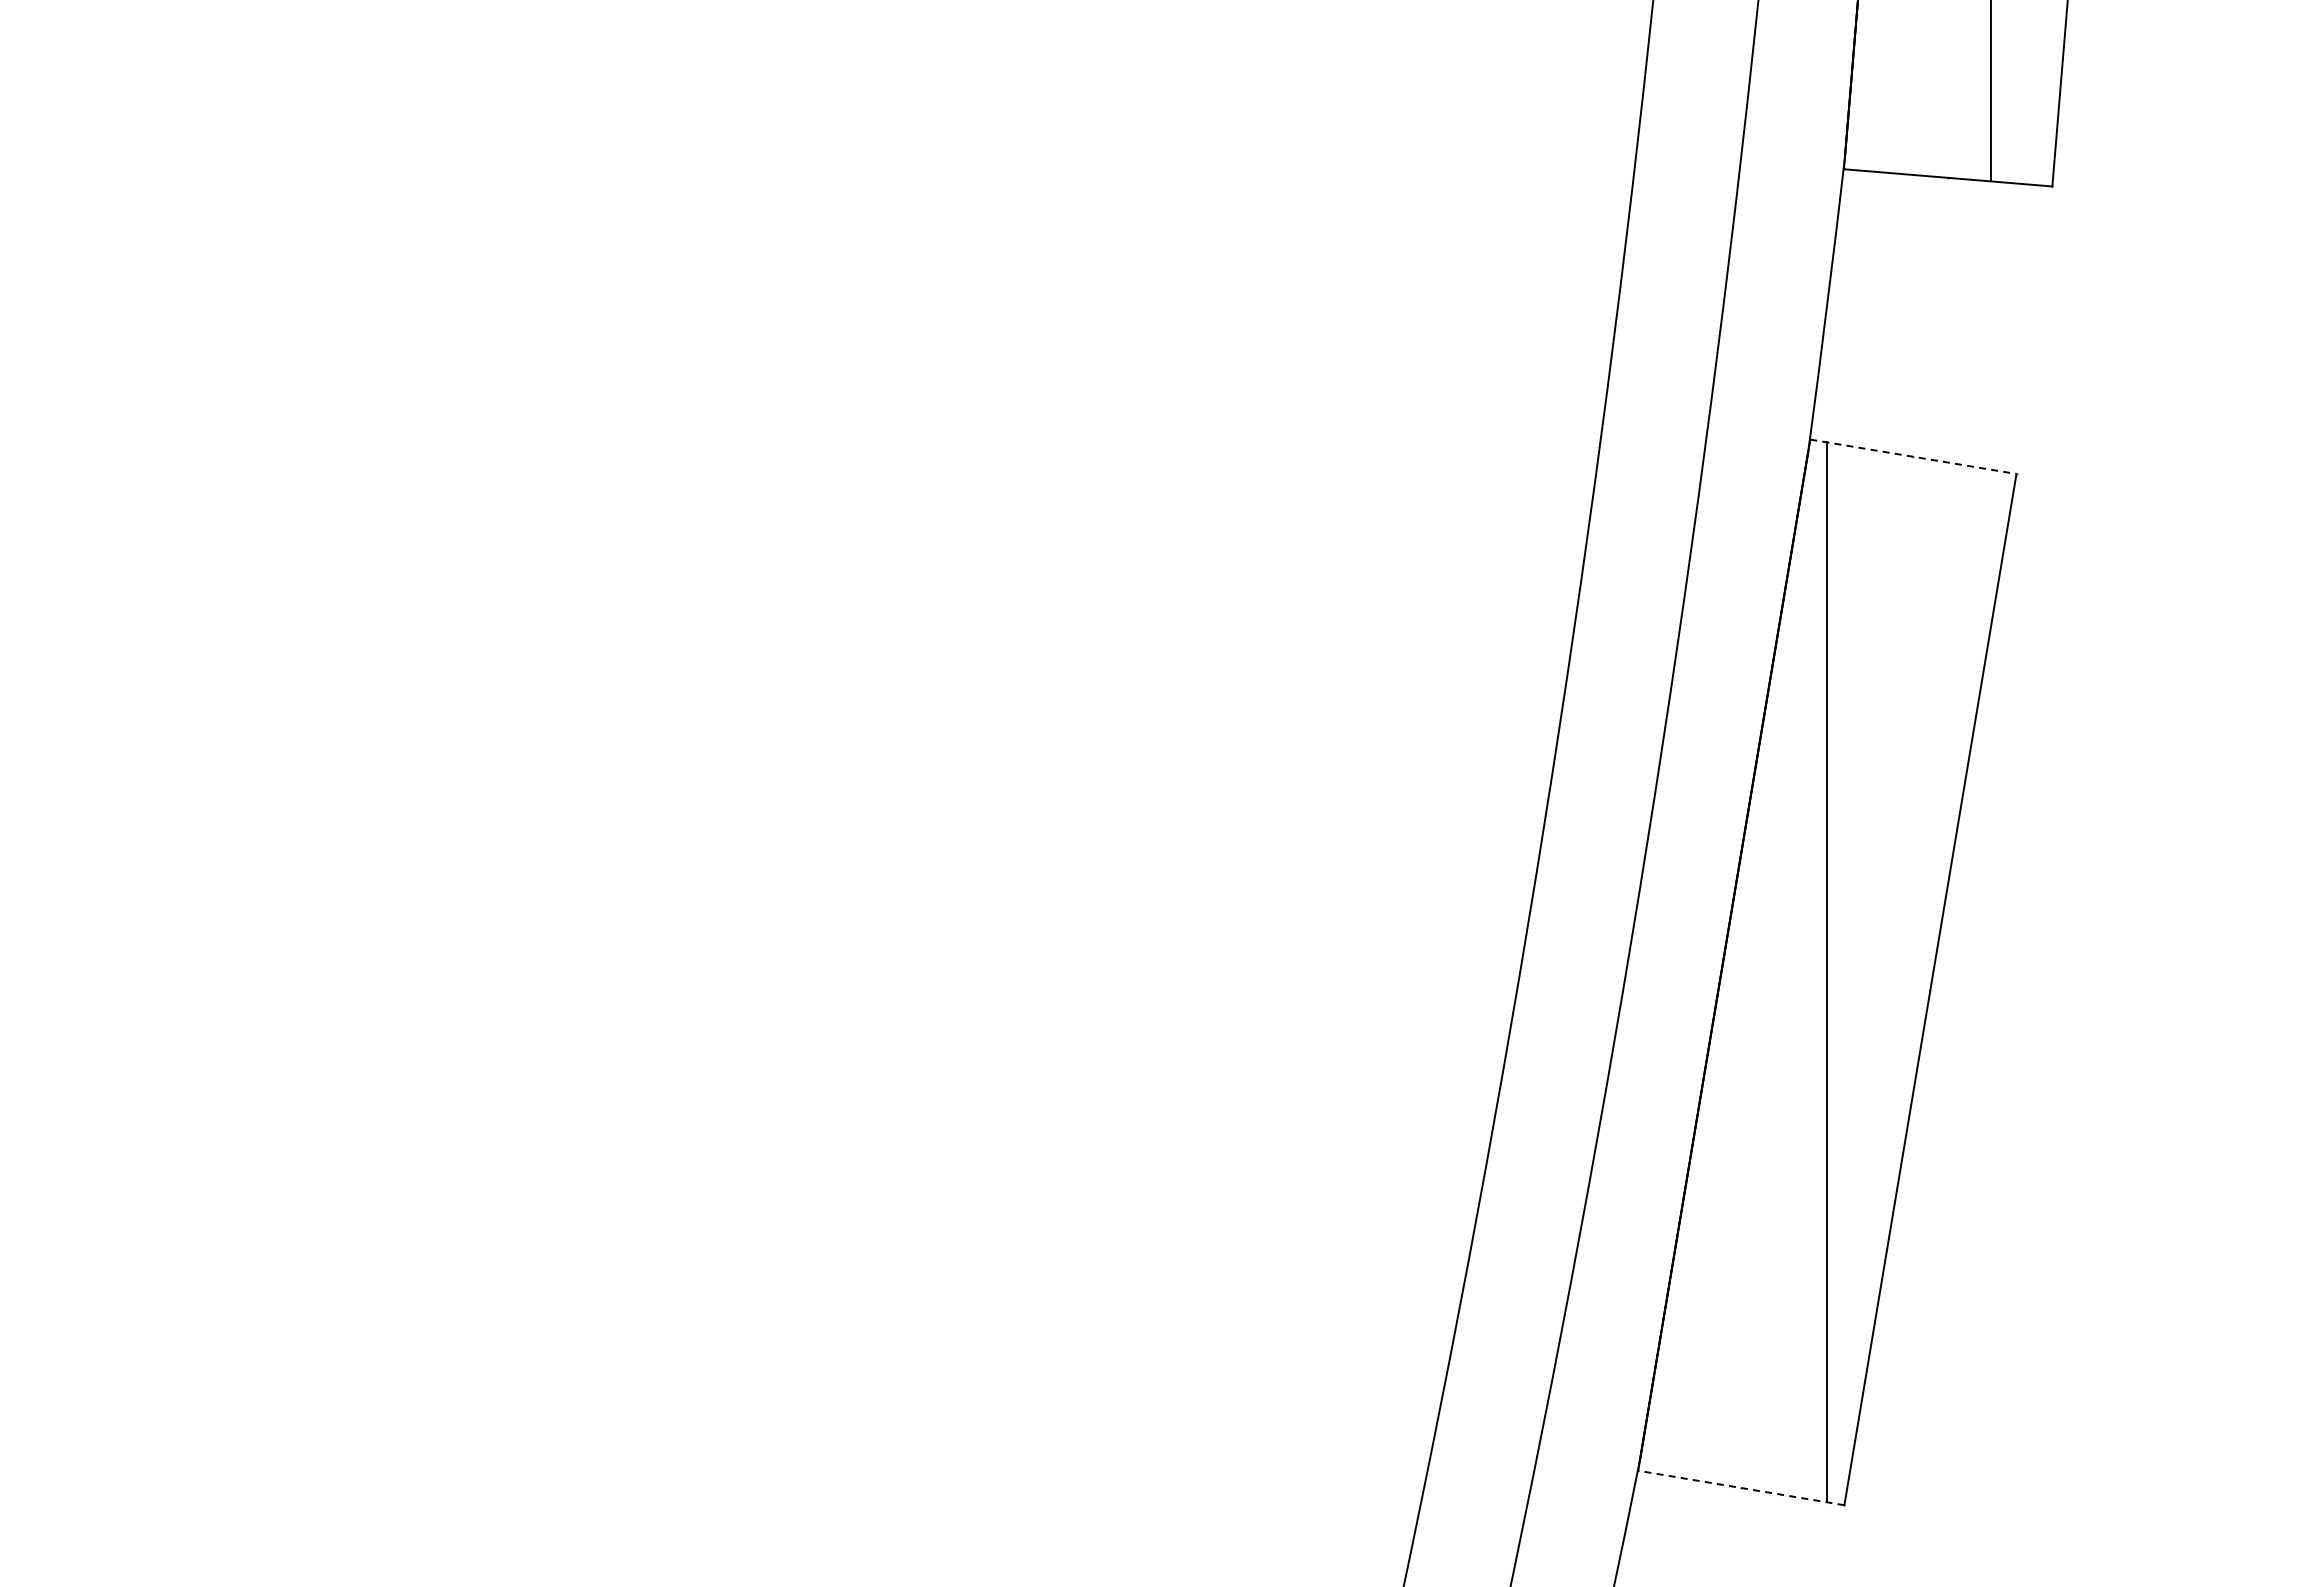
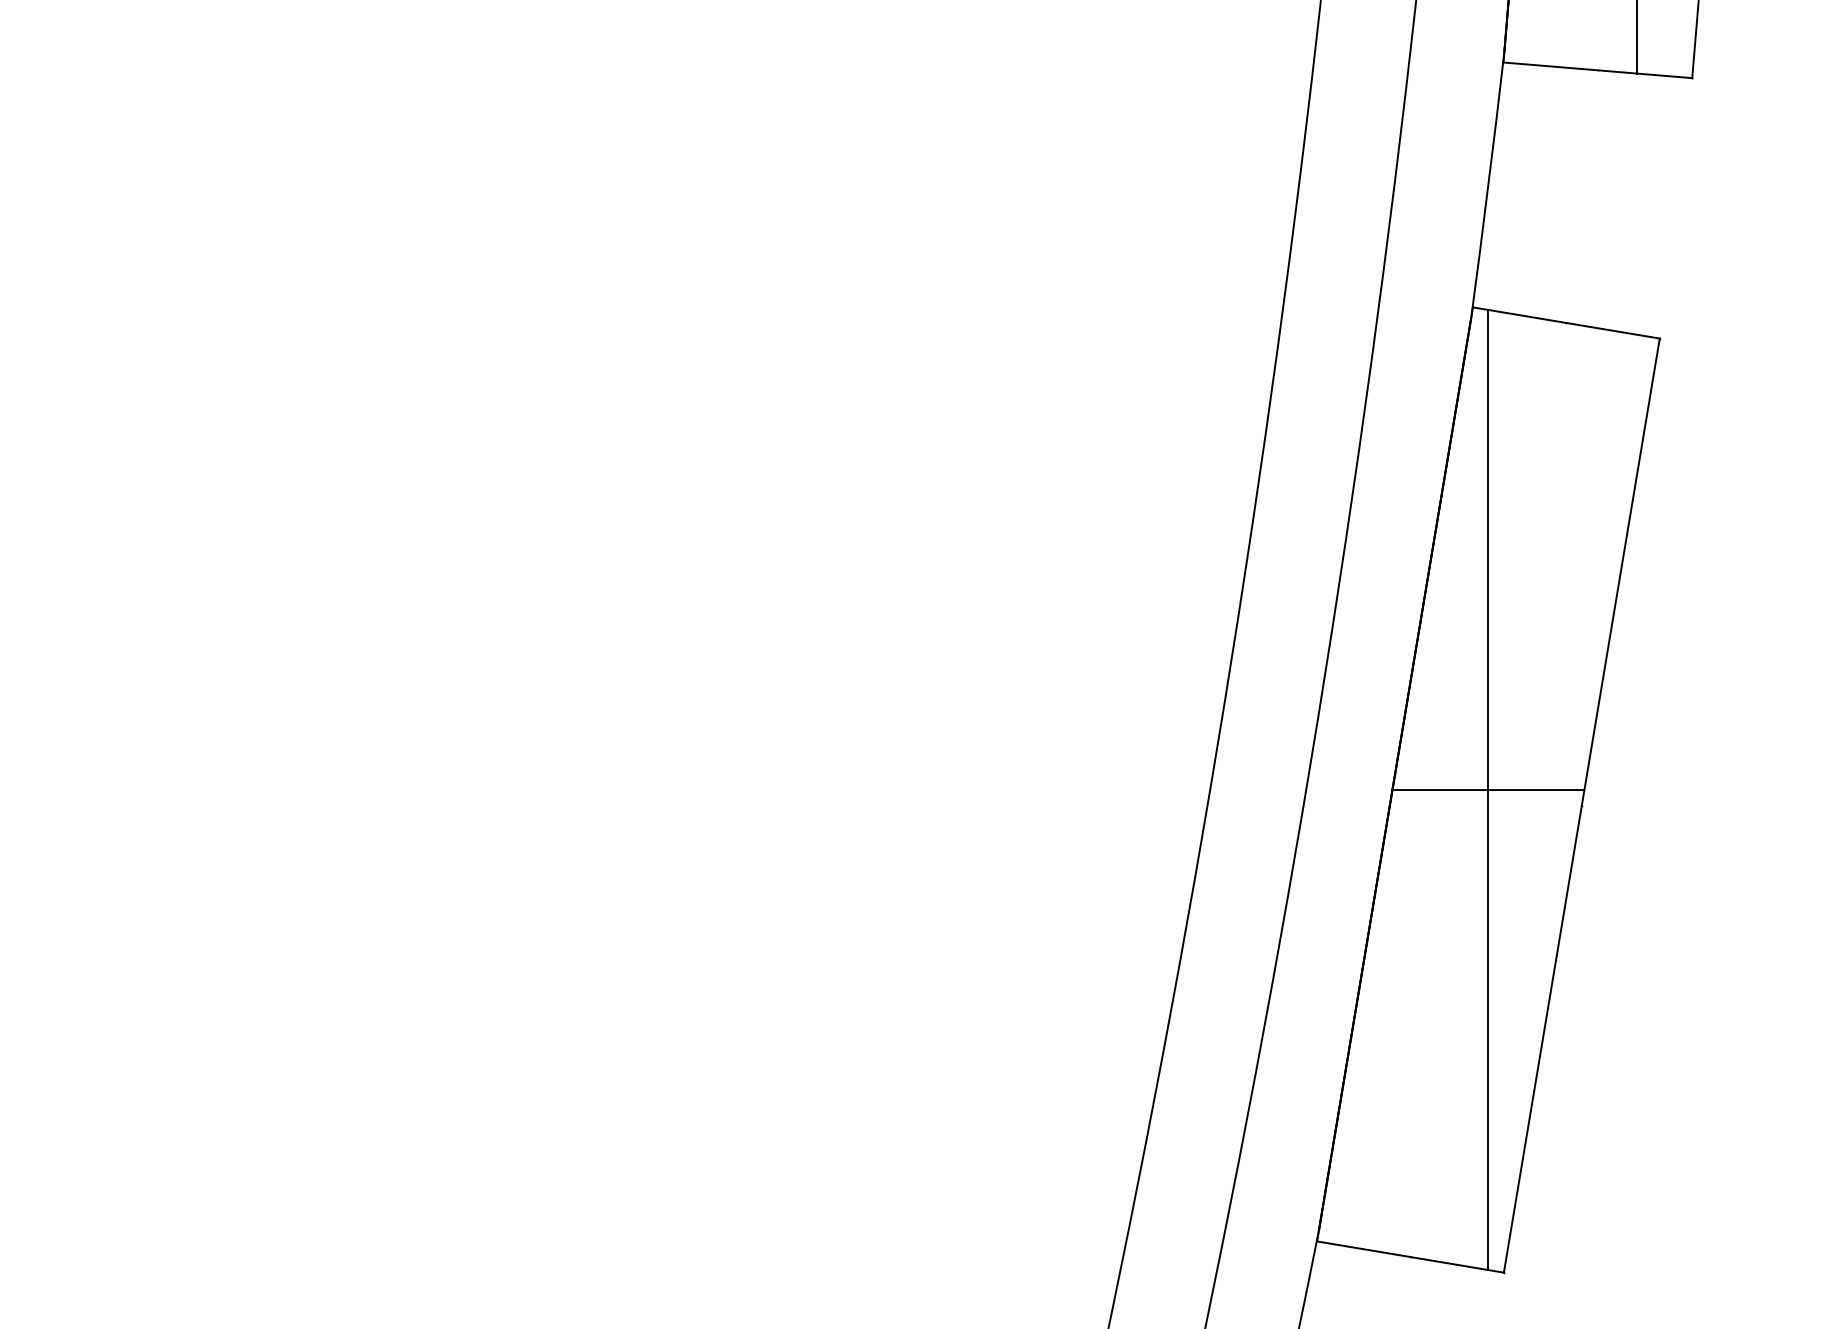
line: (1913, 456) -> (1566, 322), dashed -> solid
line: (1827, 972) -> (1488, 790), added
line: (1741, 1488) -> (1410, 1257), dashed -> solid

